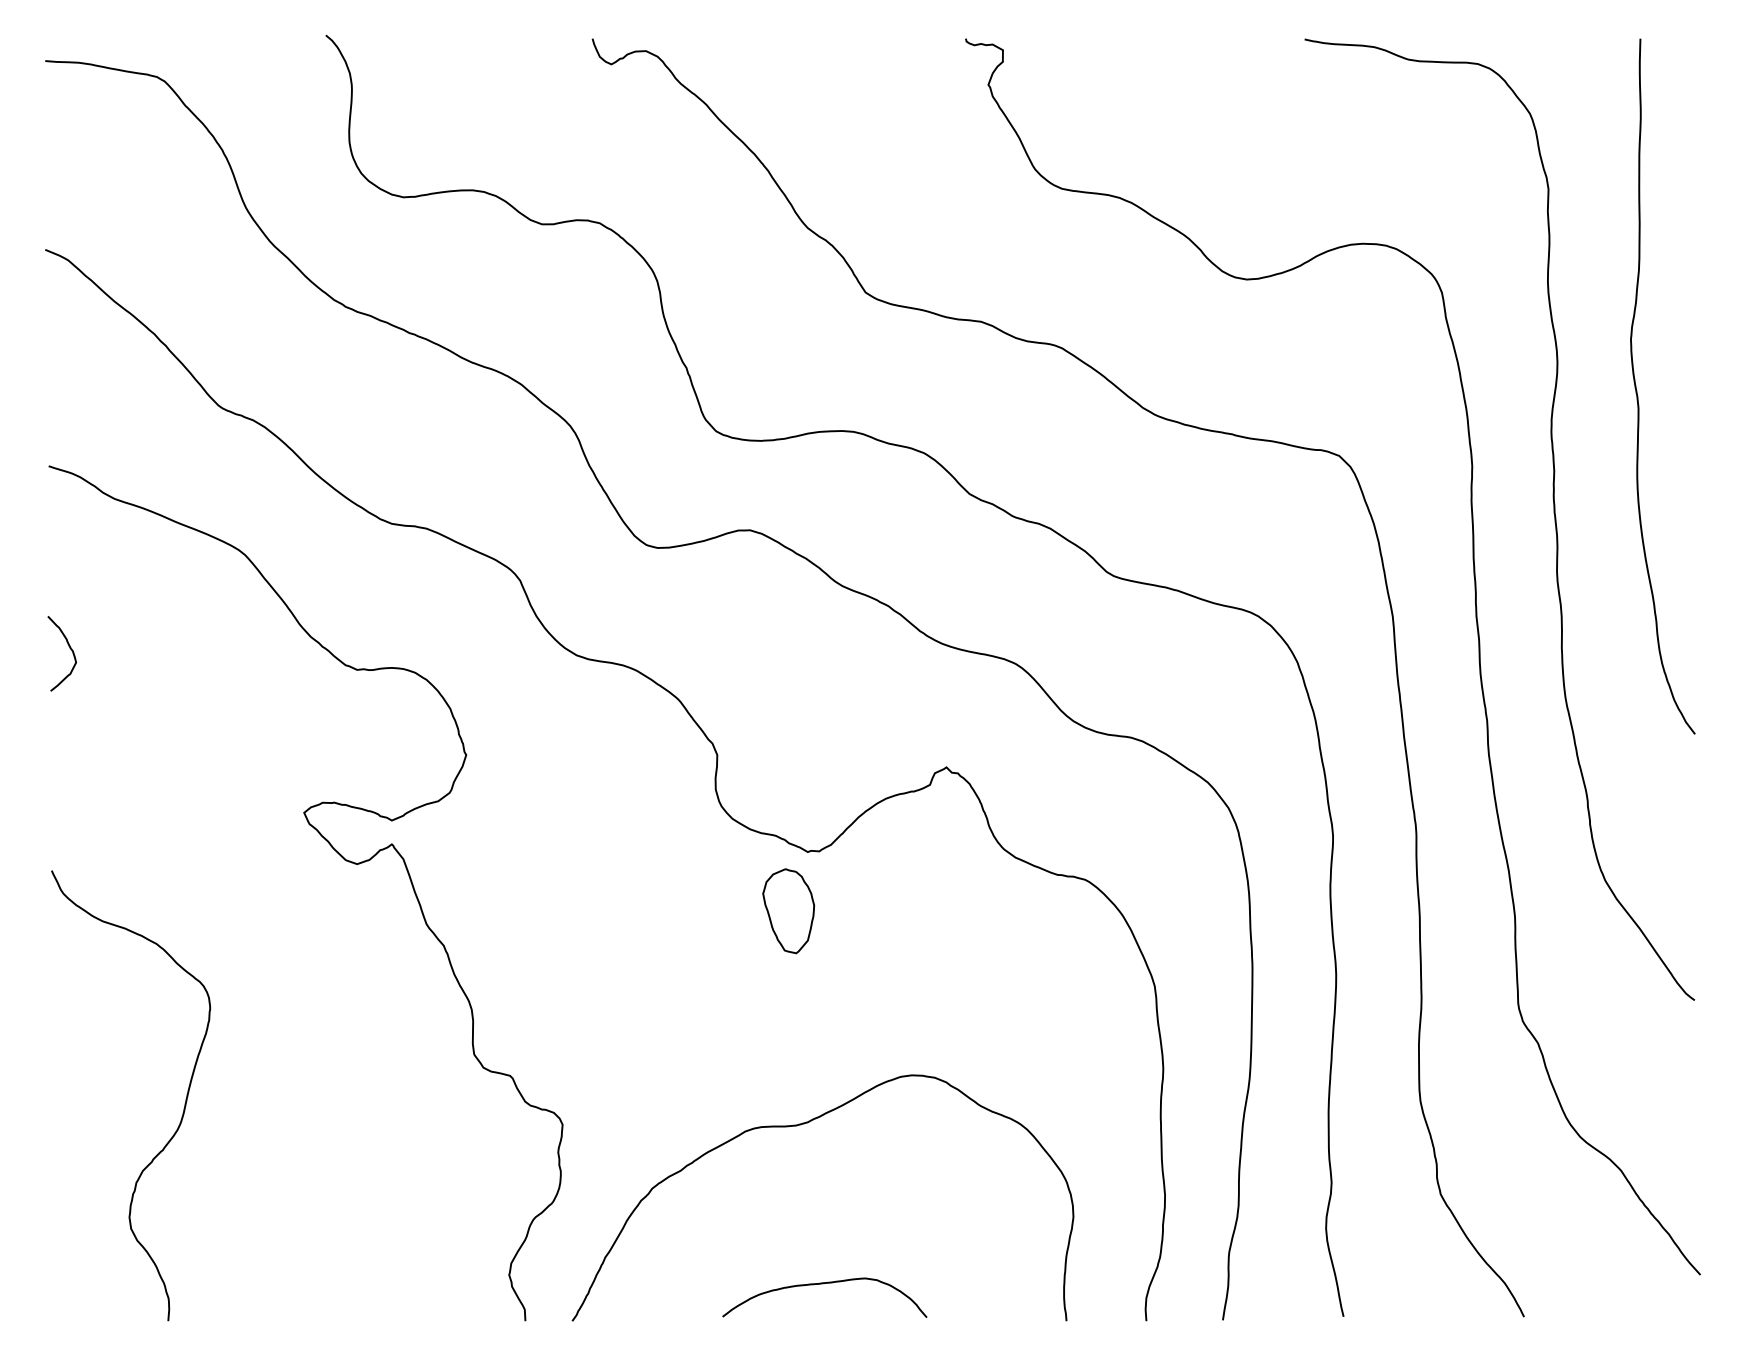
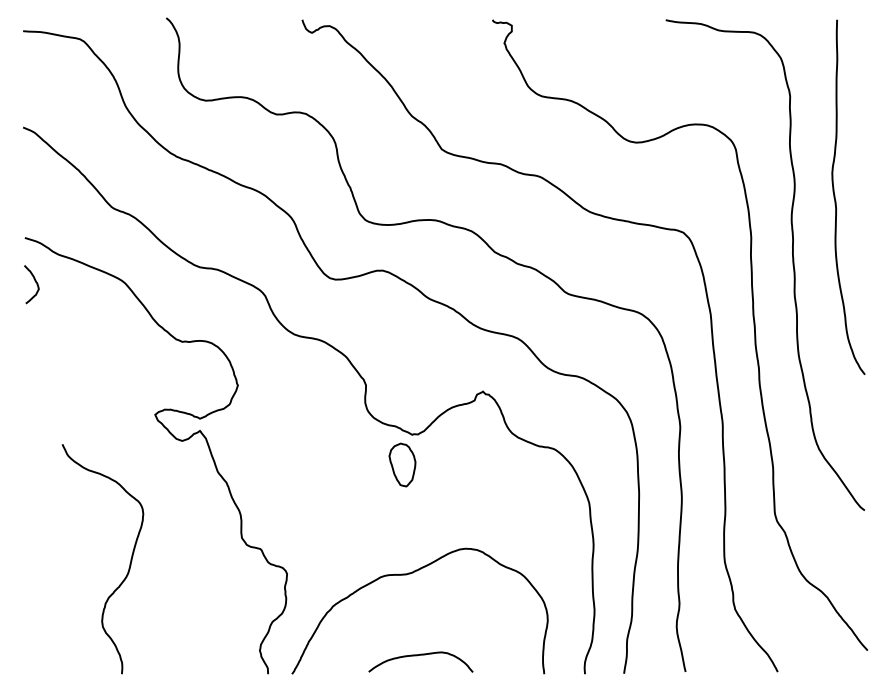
curve: (67, 647) -> (34, 281), moved
curve: (183, 1104) -> (129, 563), moved

